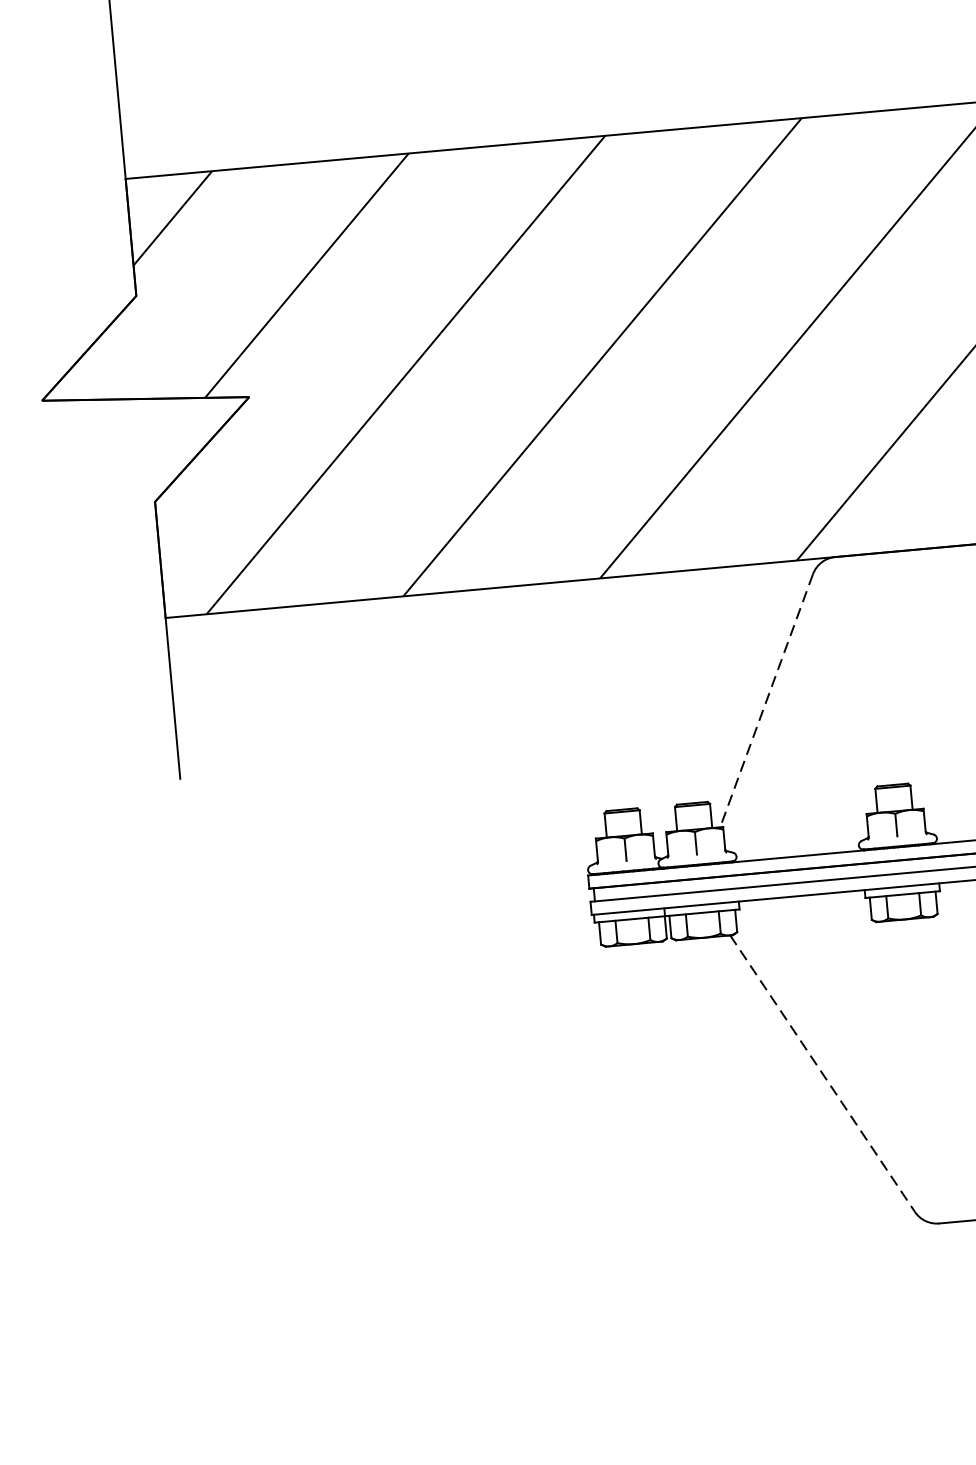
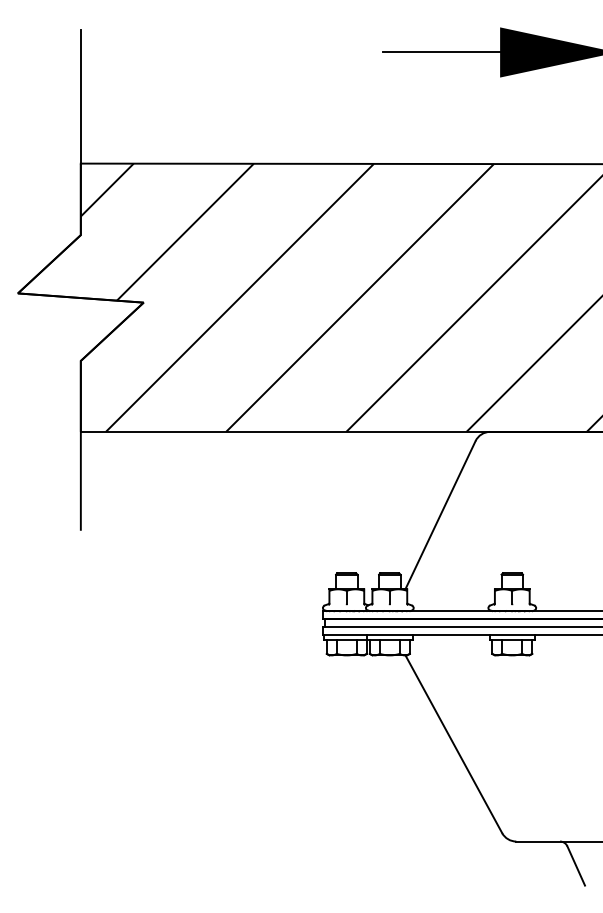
line: (766, 701) -> (440, 515), dashed -> solid
line: (823, 1073) -> (454, 744), dashed -> solid

